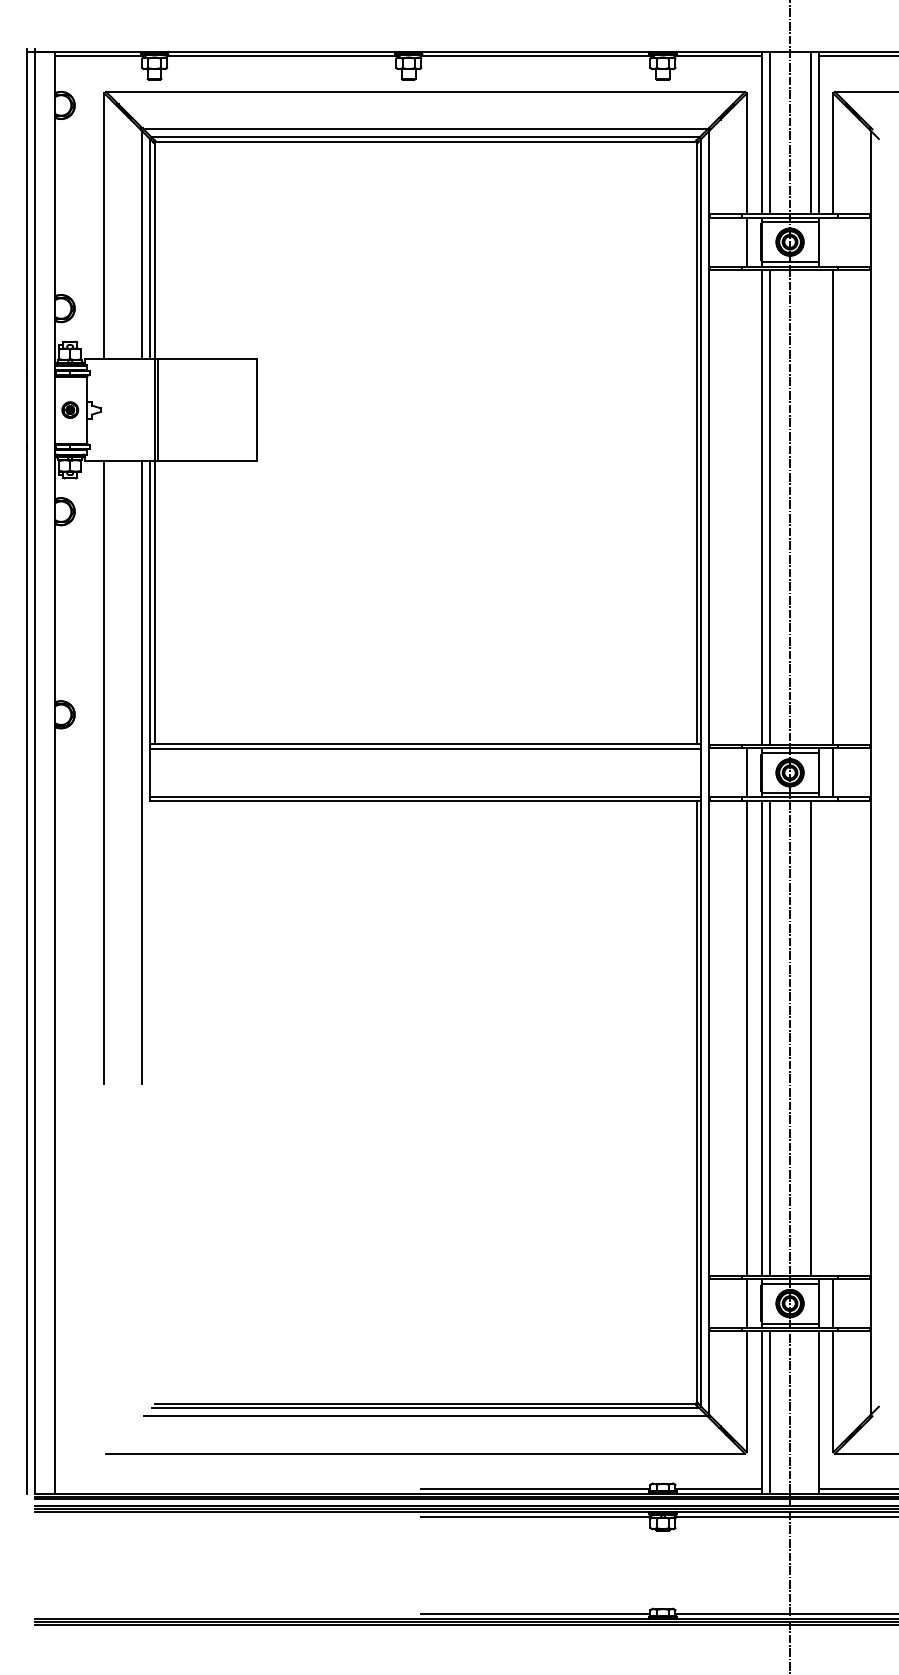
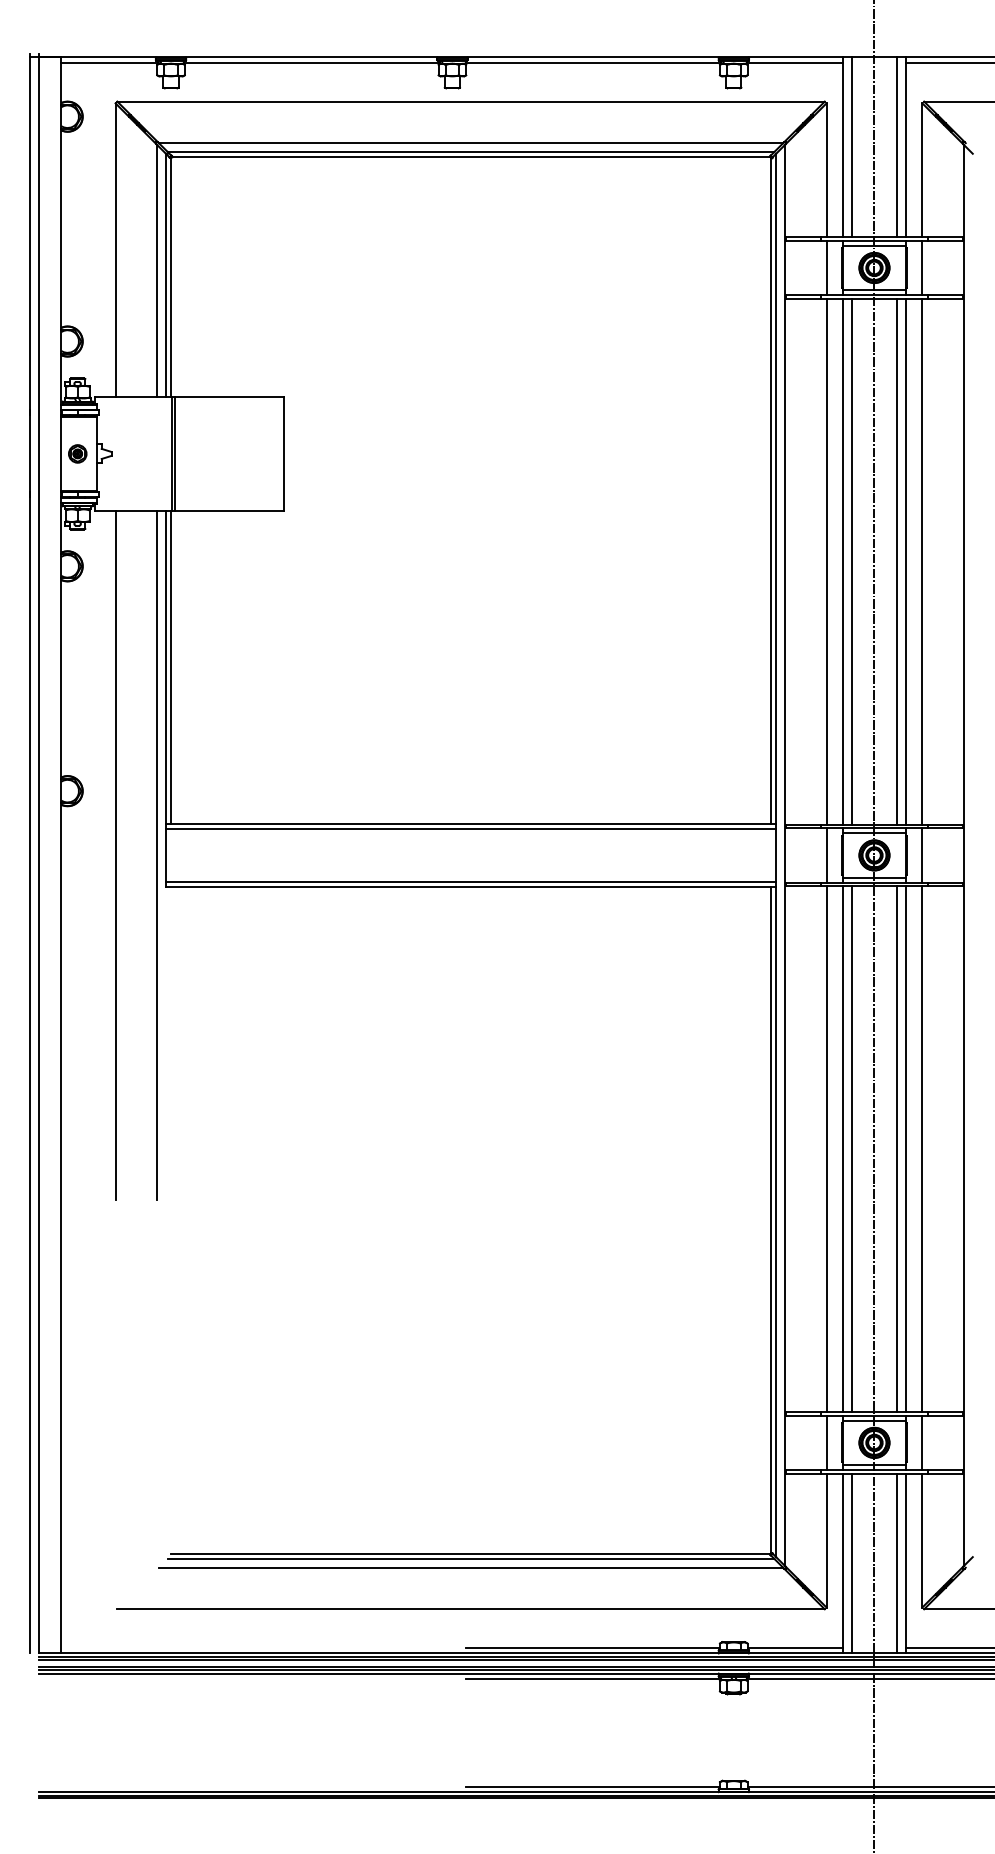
line: (833, 241) -> (922, 267), added
line: (746, 507) -> (826, 561), added
line: (810, 507) -> (897, 561), added
line: (818, 507) -> (905, 561), added
line: (818, 1037) -> (905, 1148), added
line: (833, 1037) -> (922, 1148), added
line: (810, 1412) -> (897, 1563), added

